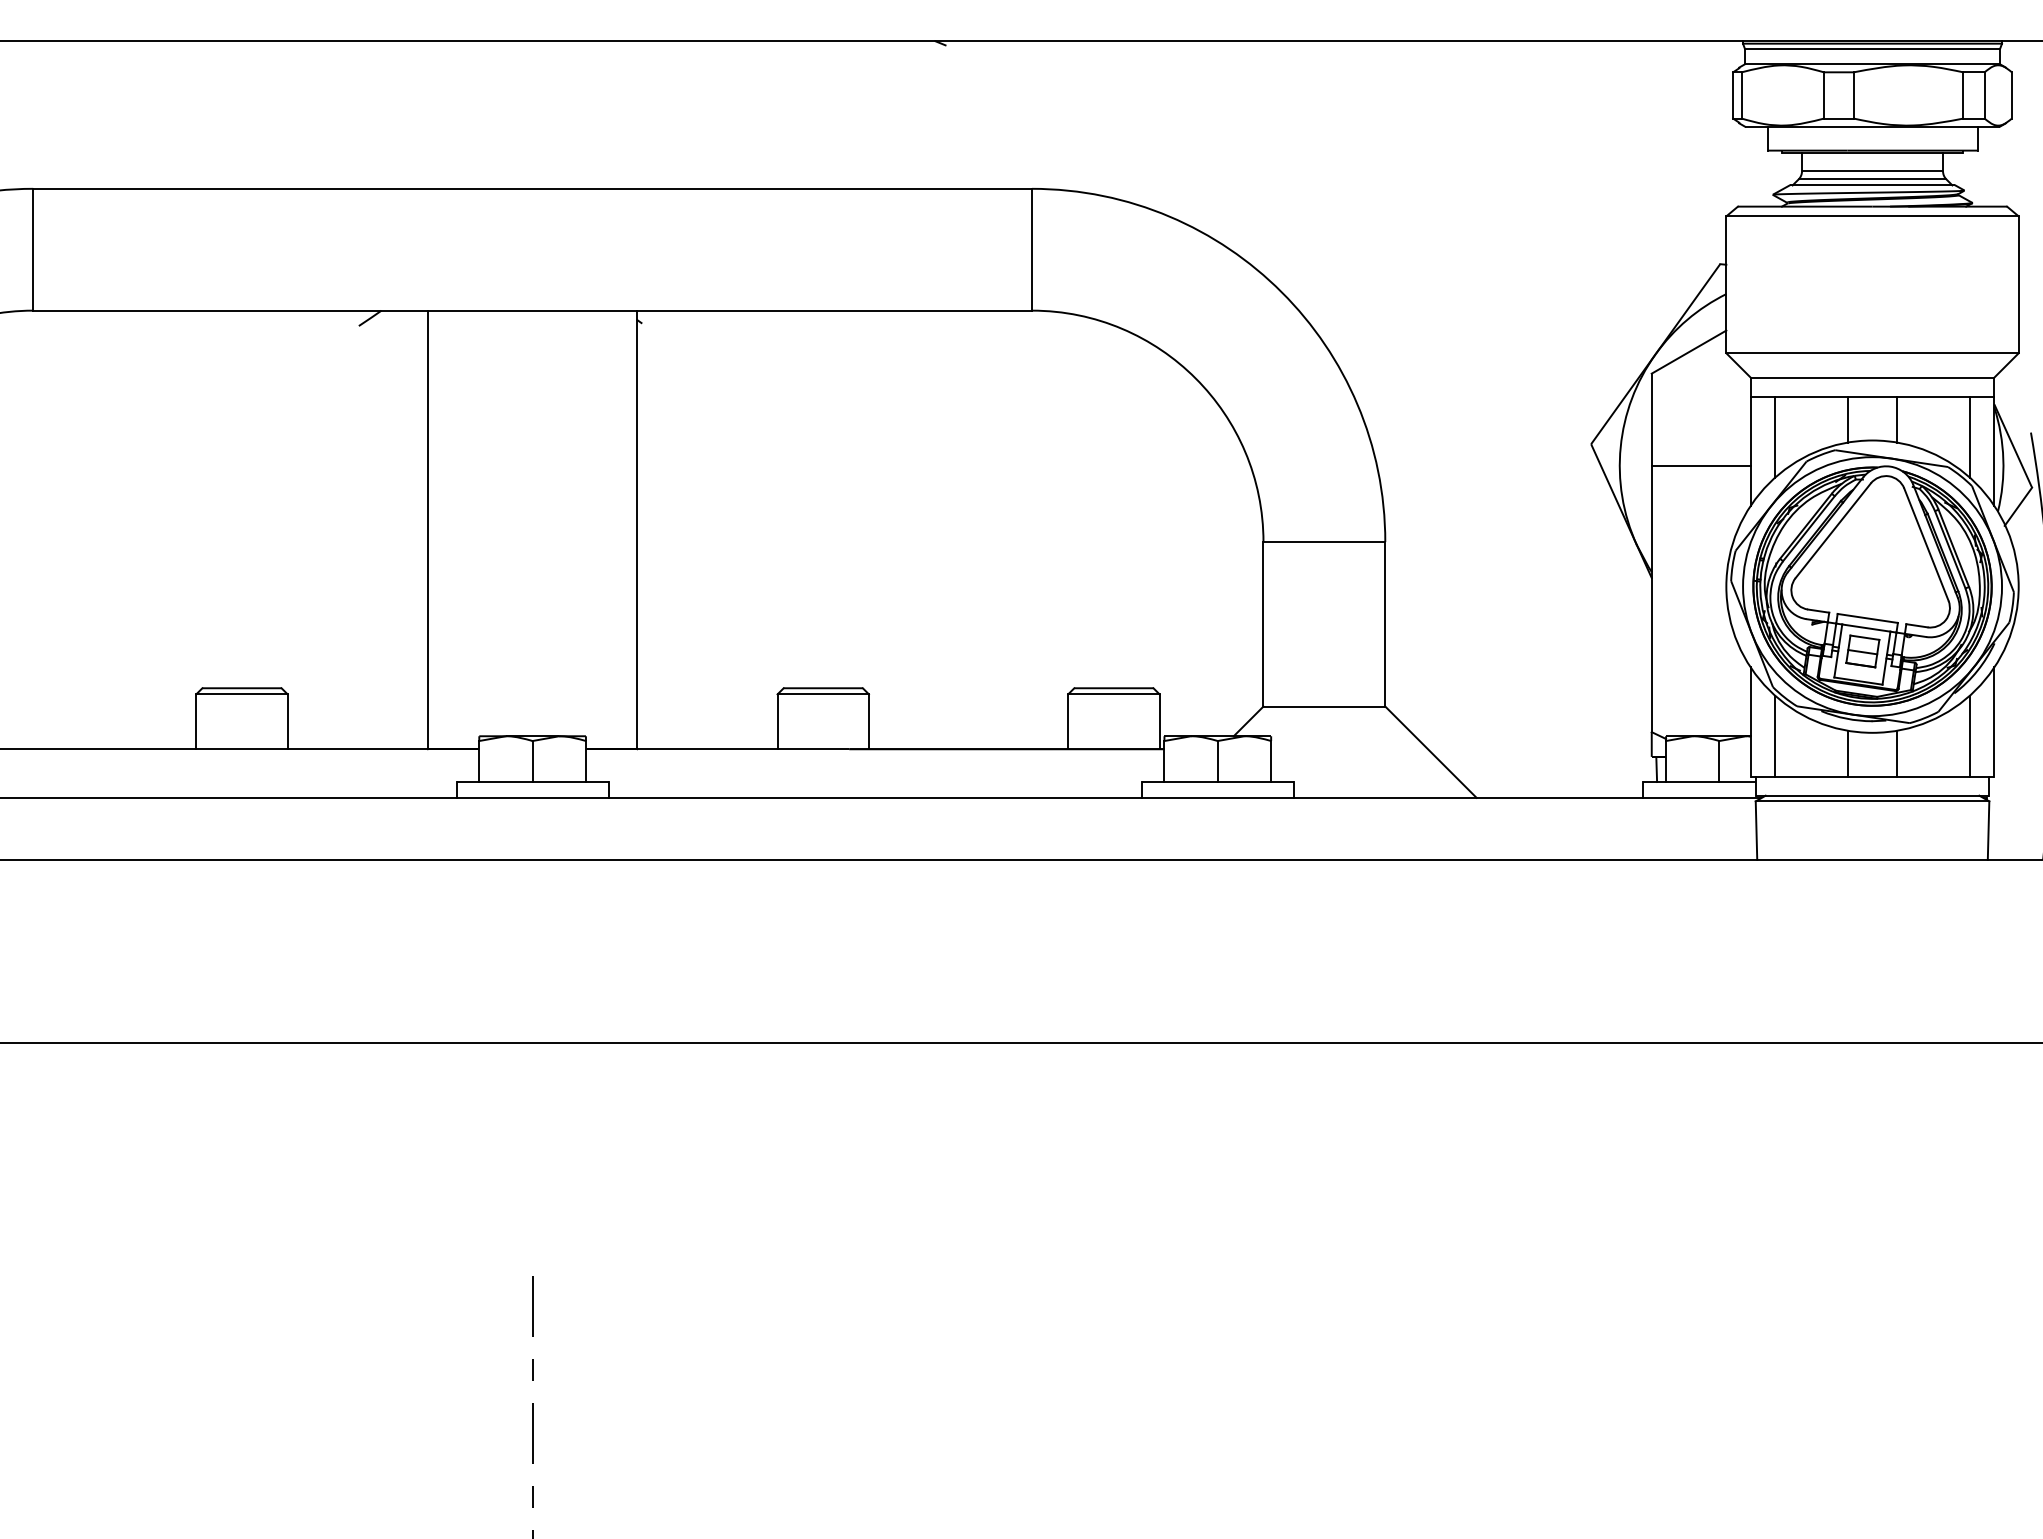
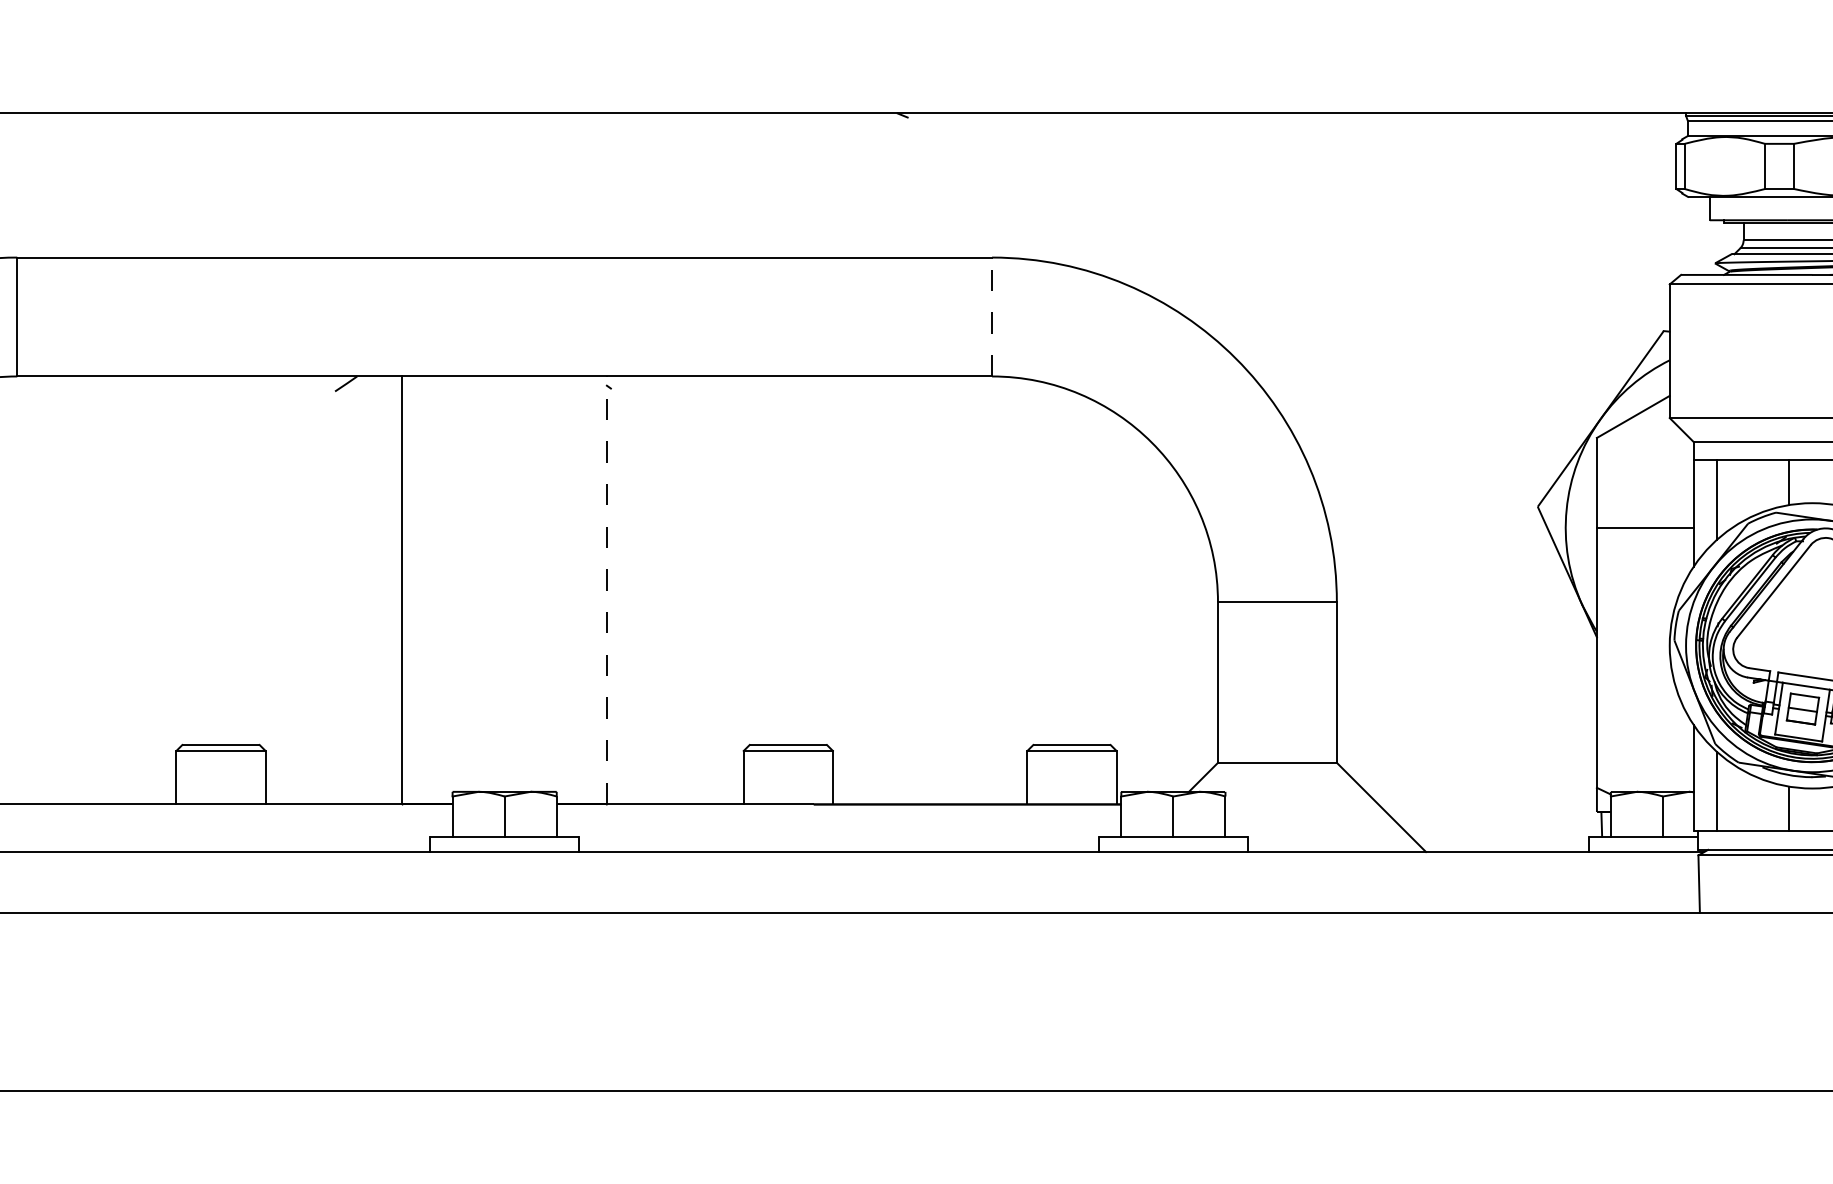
line: (1032, 249) -> (992, 316), solid -> dashed
line: (637, 529) -> (607, 590), solid -> dashed

